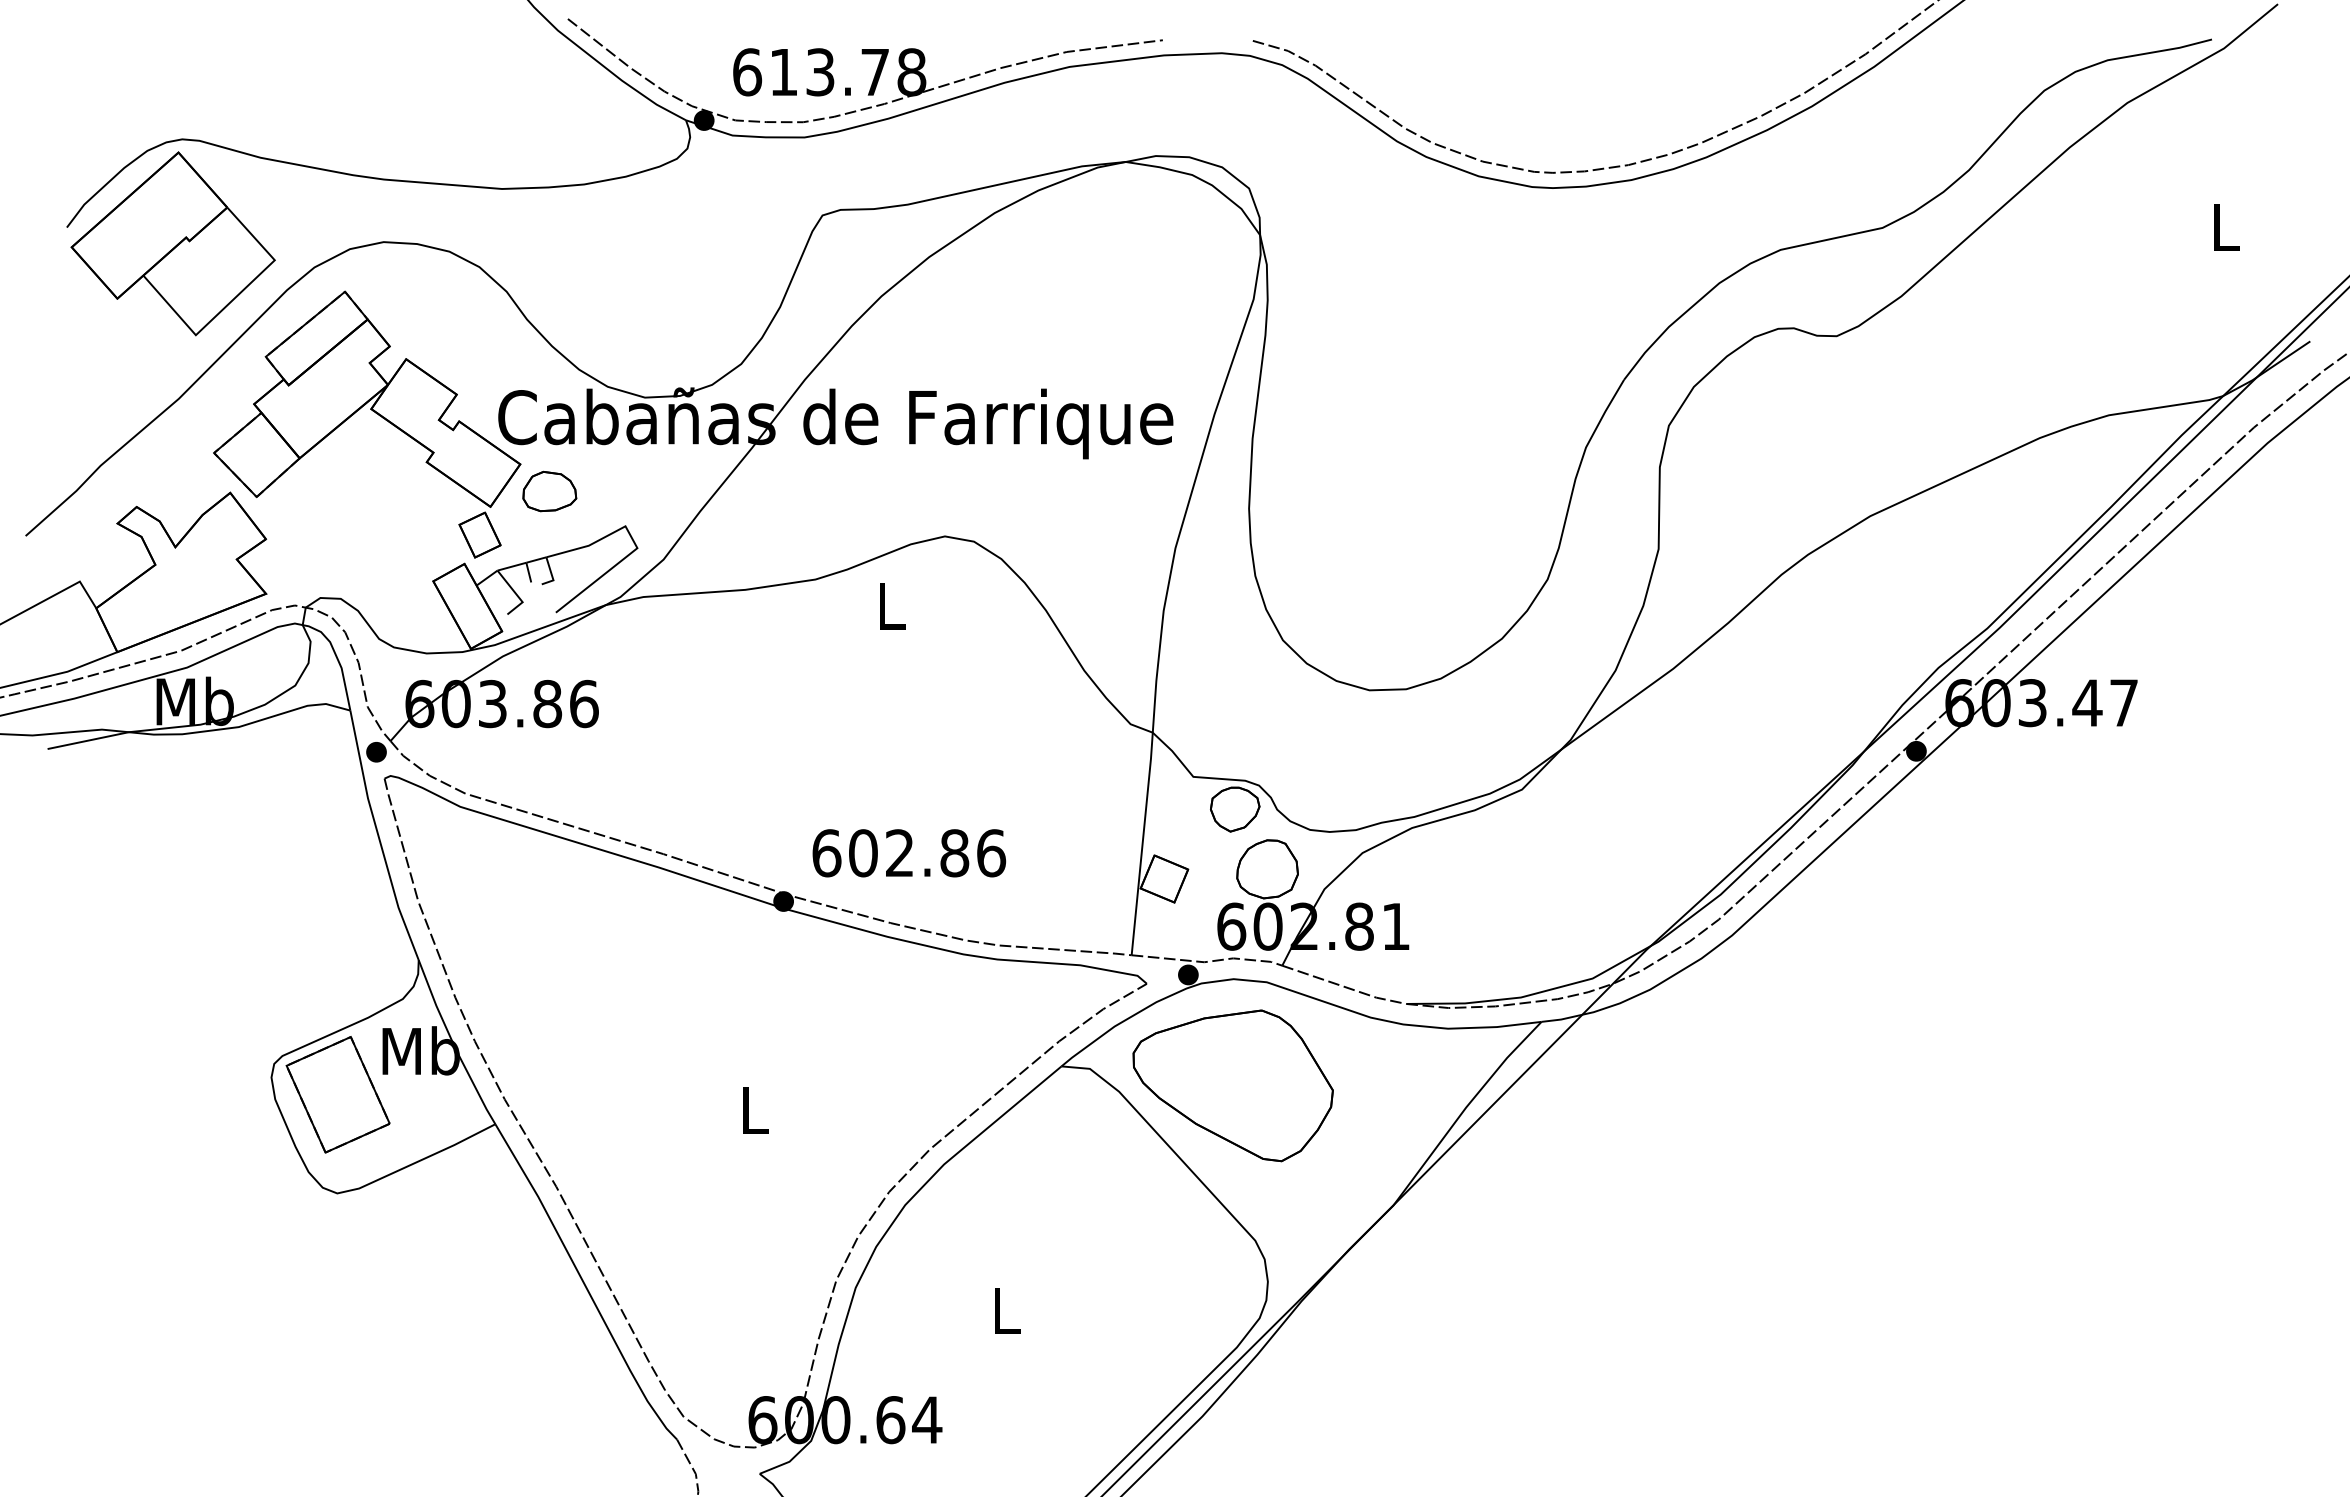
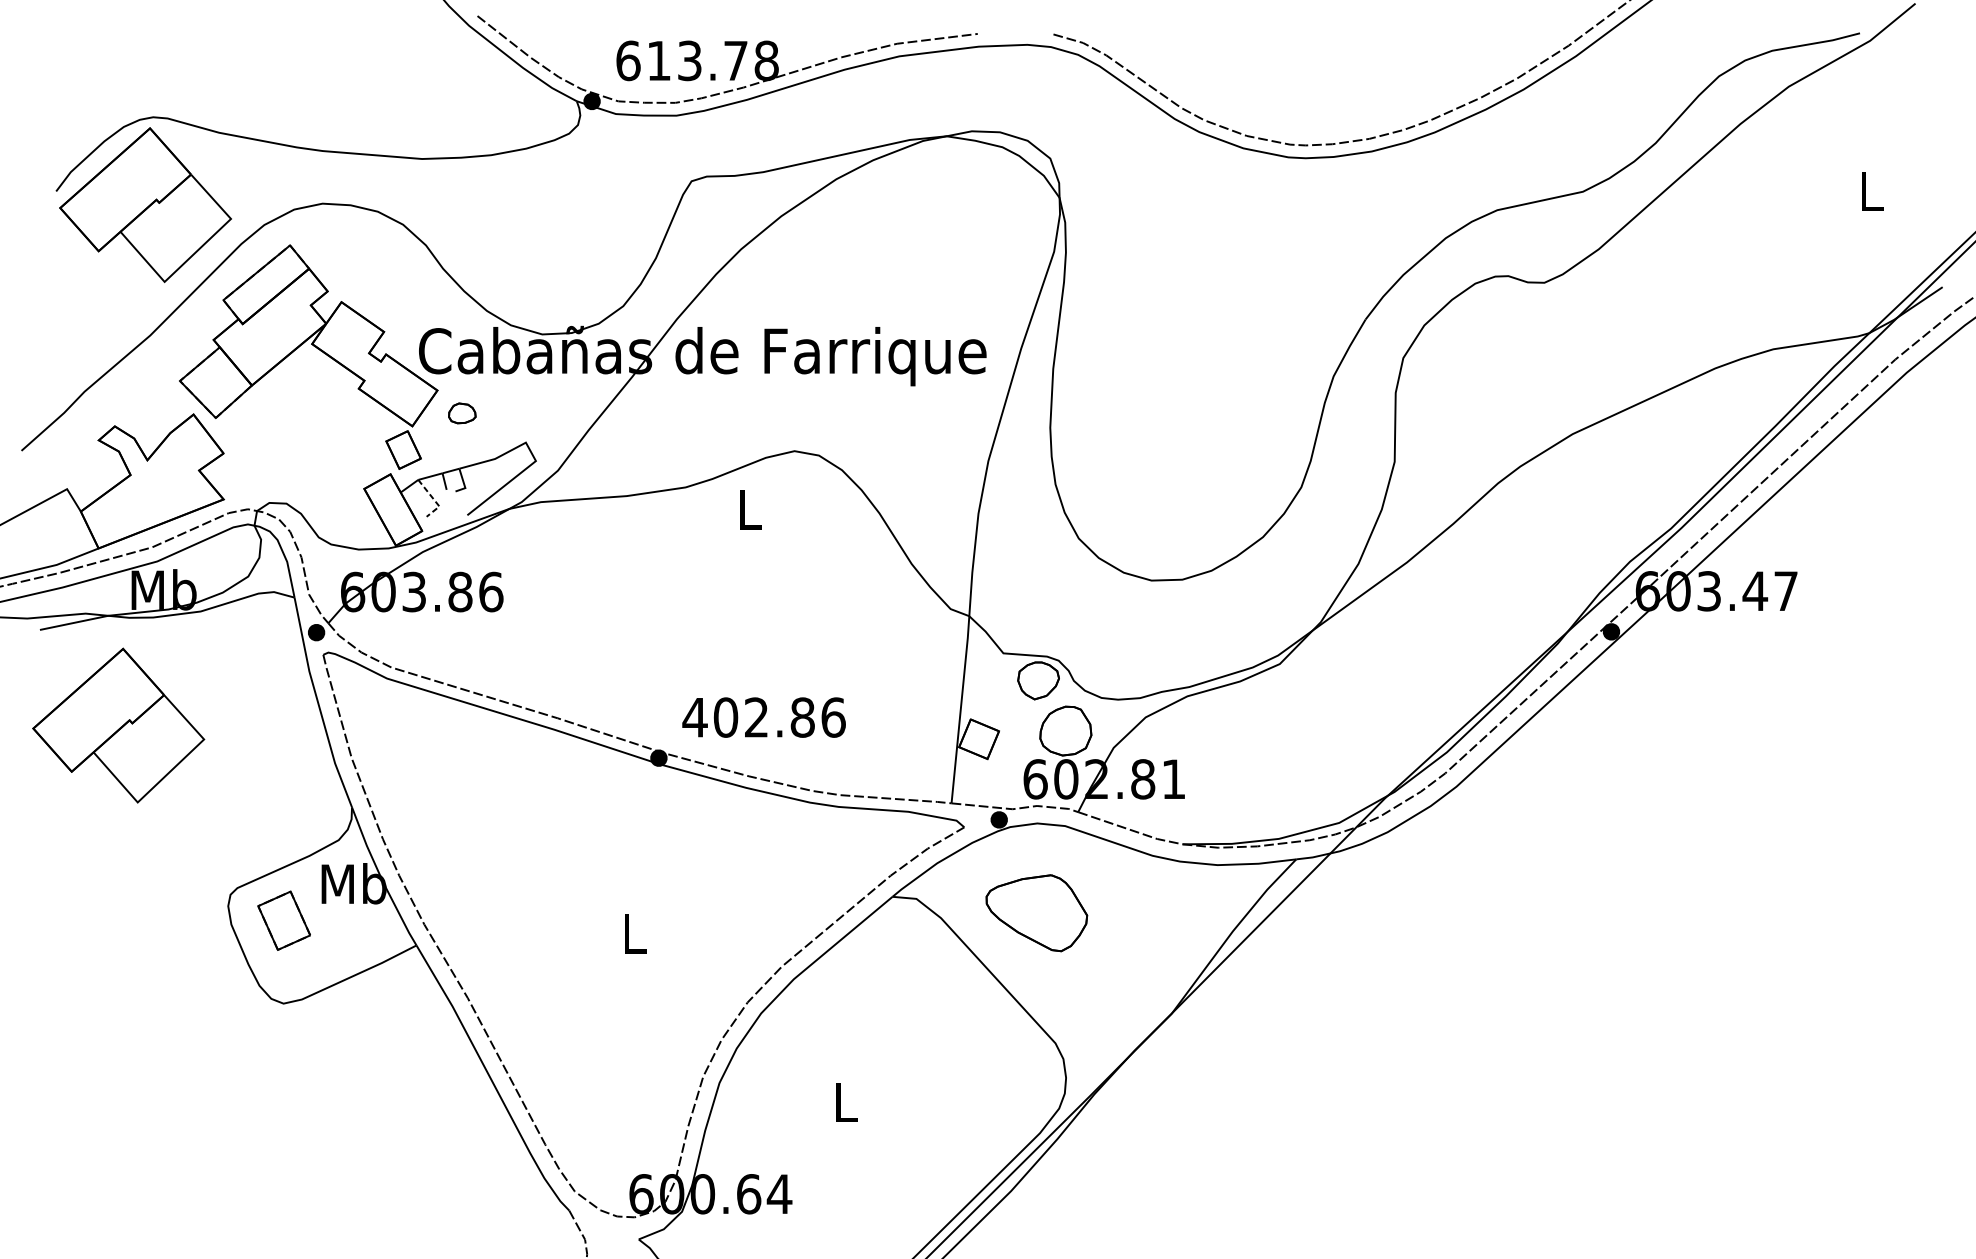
part: (549, 491) -> (462, 413), size x0.6
line: (516, 594) -> (434, 500), solid -> dashed
text: (826, 853) -> (694, 717), 602.86 -> 402.86
part: (140, 862) -> (118, 725), added
part: (1232, 1085) -> (1036, 912), size x0.6
part: (337, 1094) -> (283, 920), size x0.6

